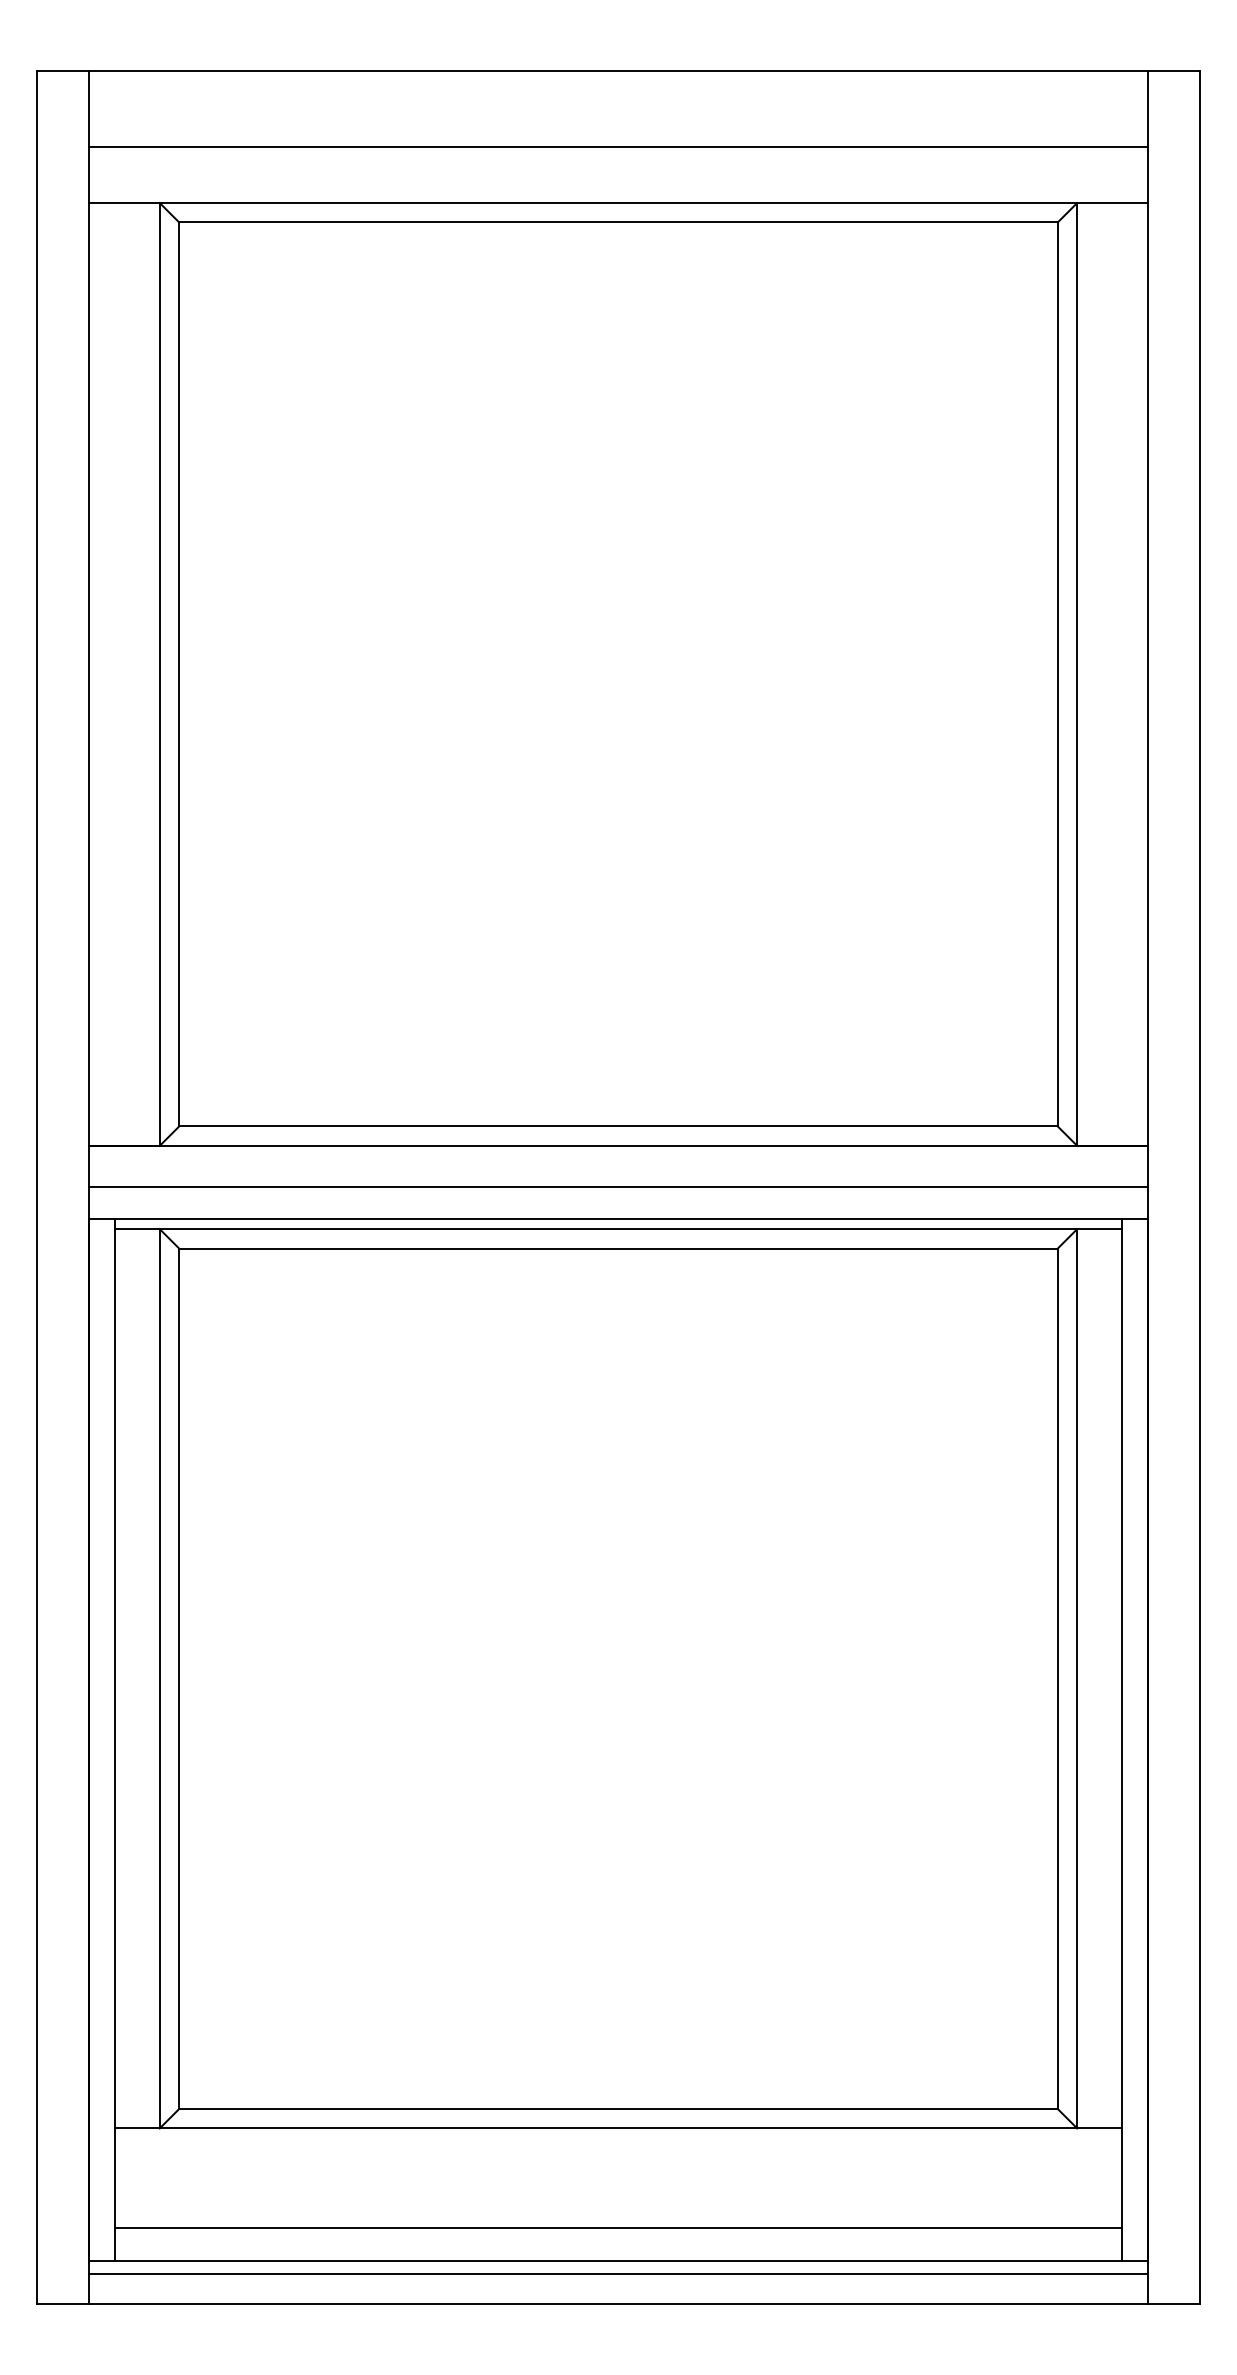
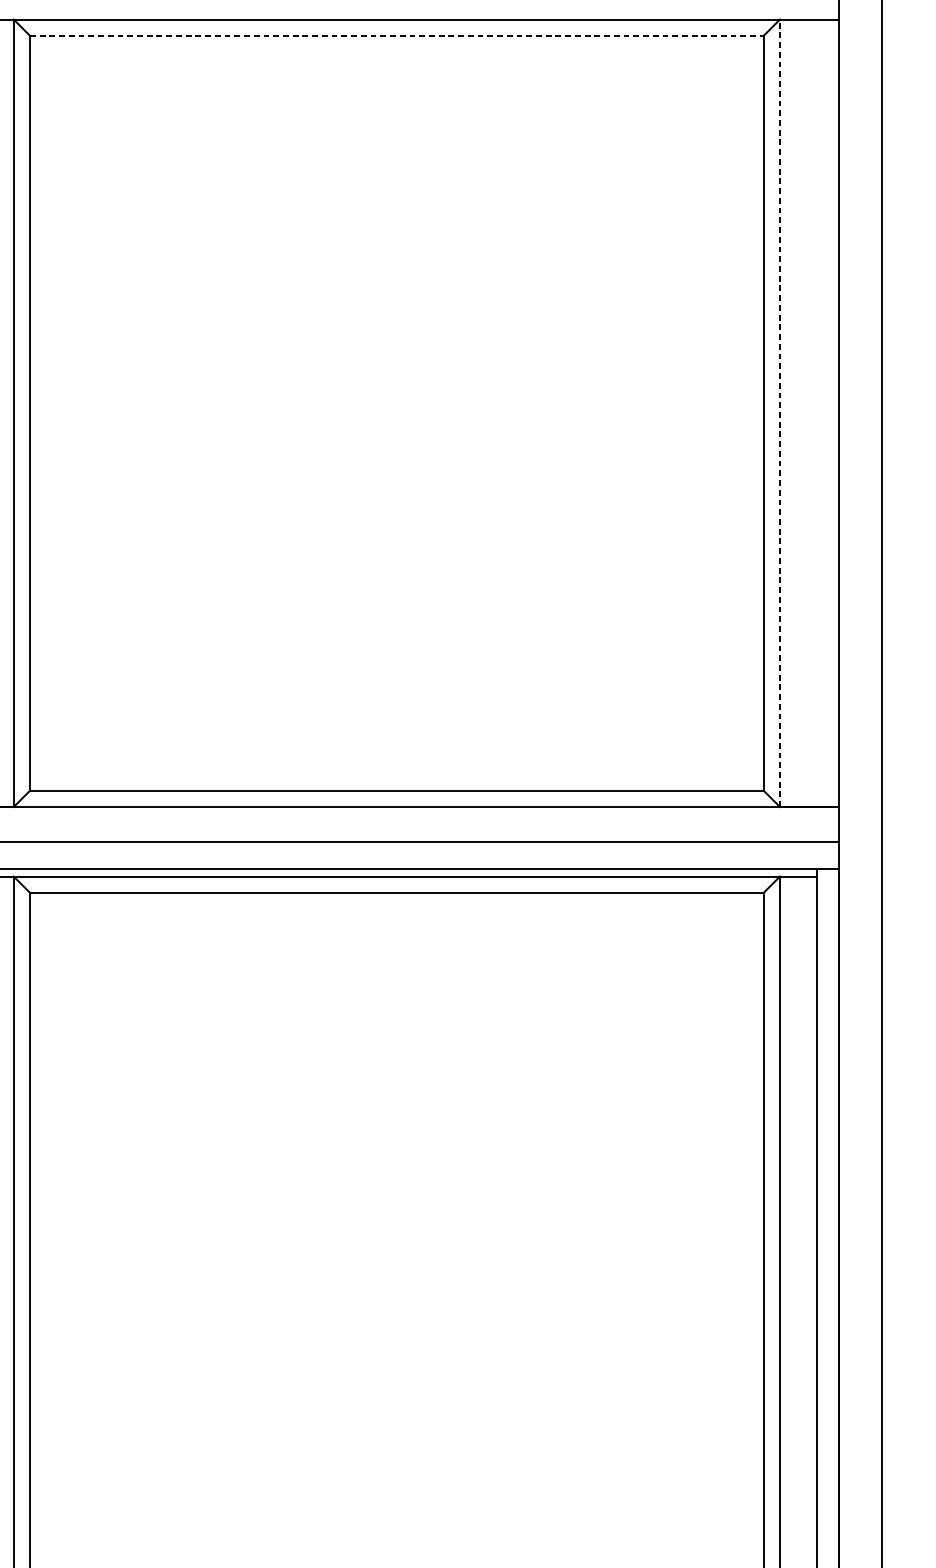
line: (618, 222) -> (396, 35), solid -> dashed
line: (1077, 673) -> (780, 412), solid -> dashed

